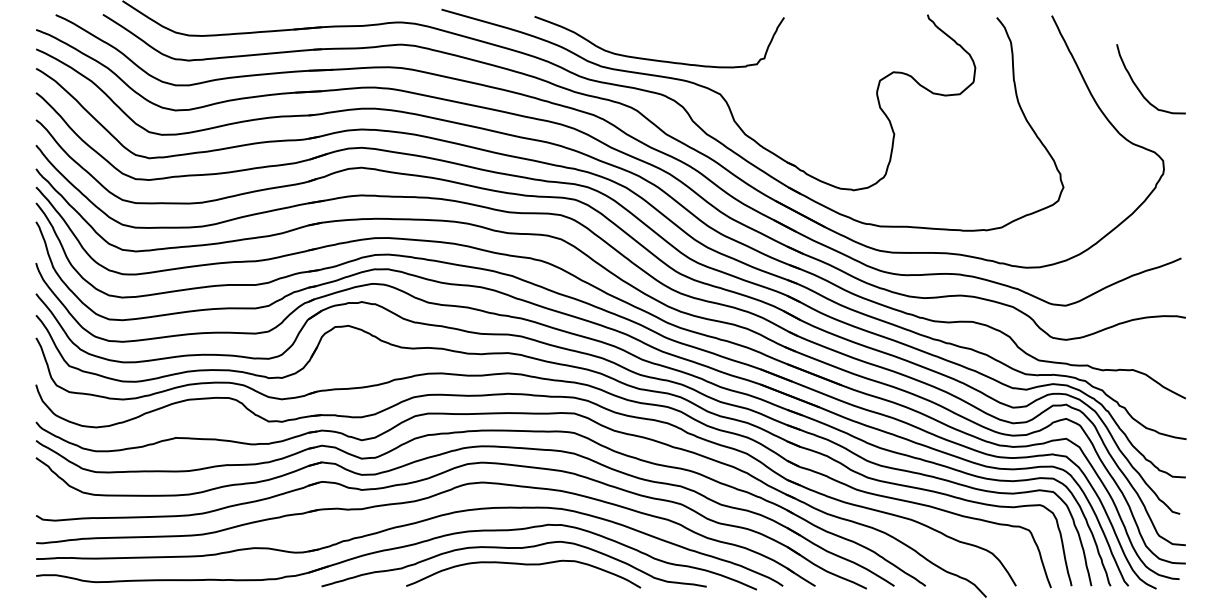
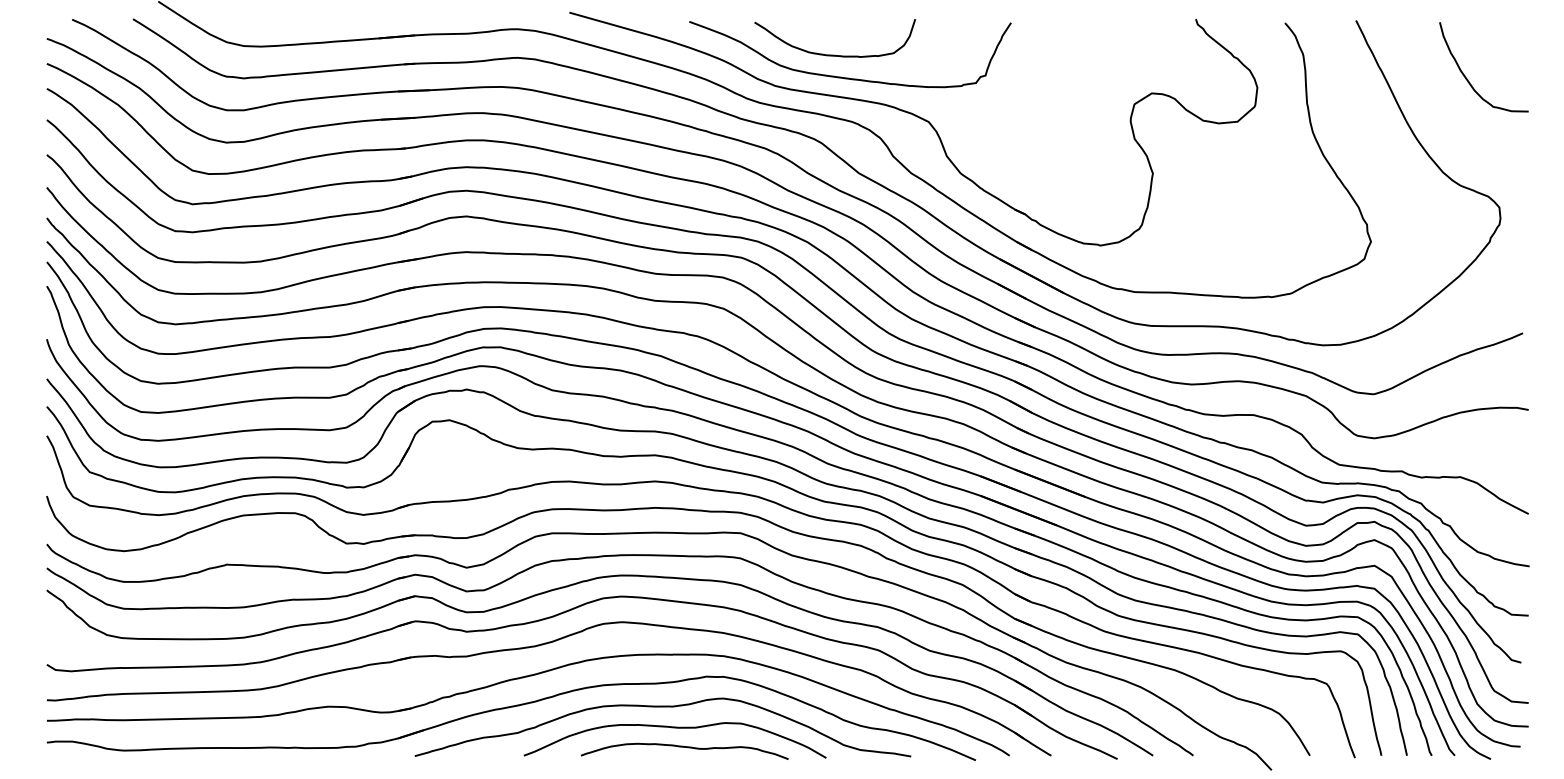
curve: (647, 42) -> (834, 54), added
curve: (1138, 87) -> (1467, 78), moved
curve: (530, 579) -> (684, 747), added

